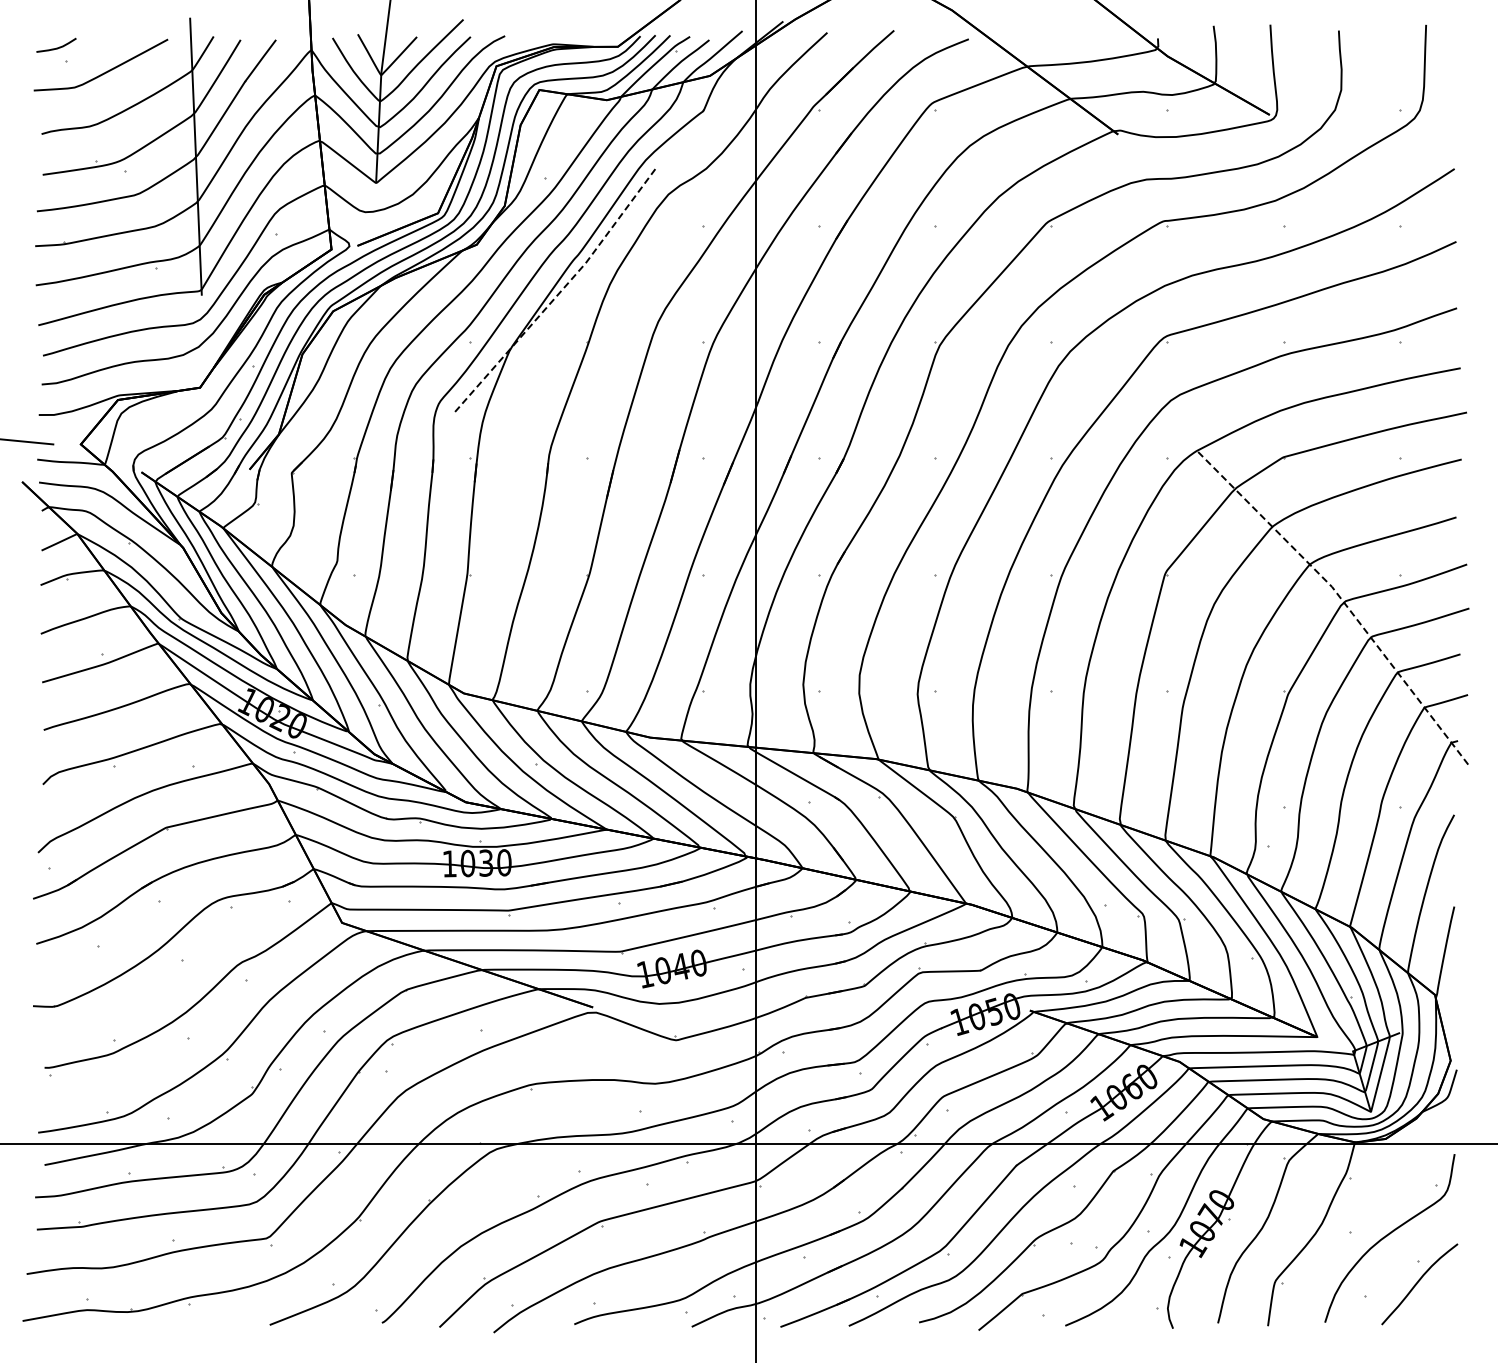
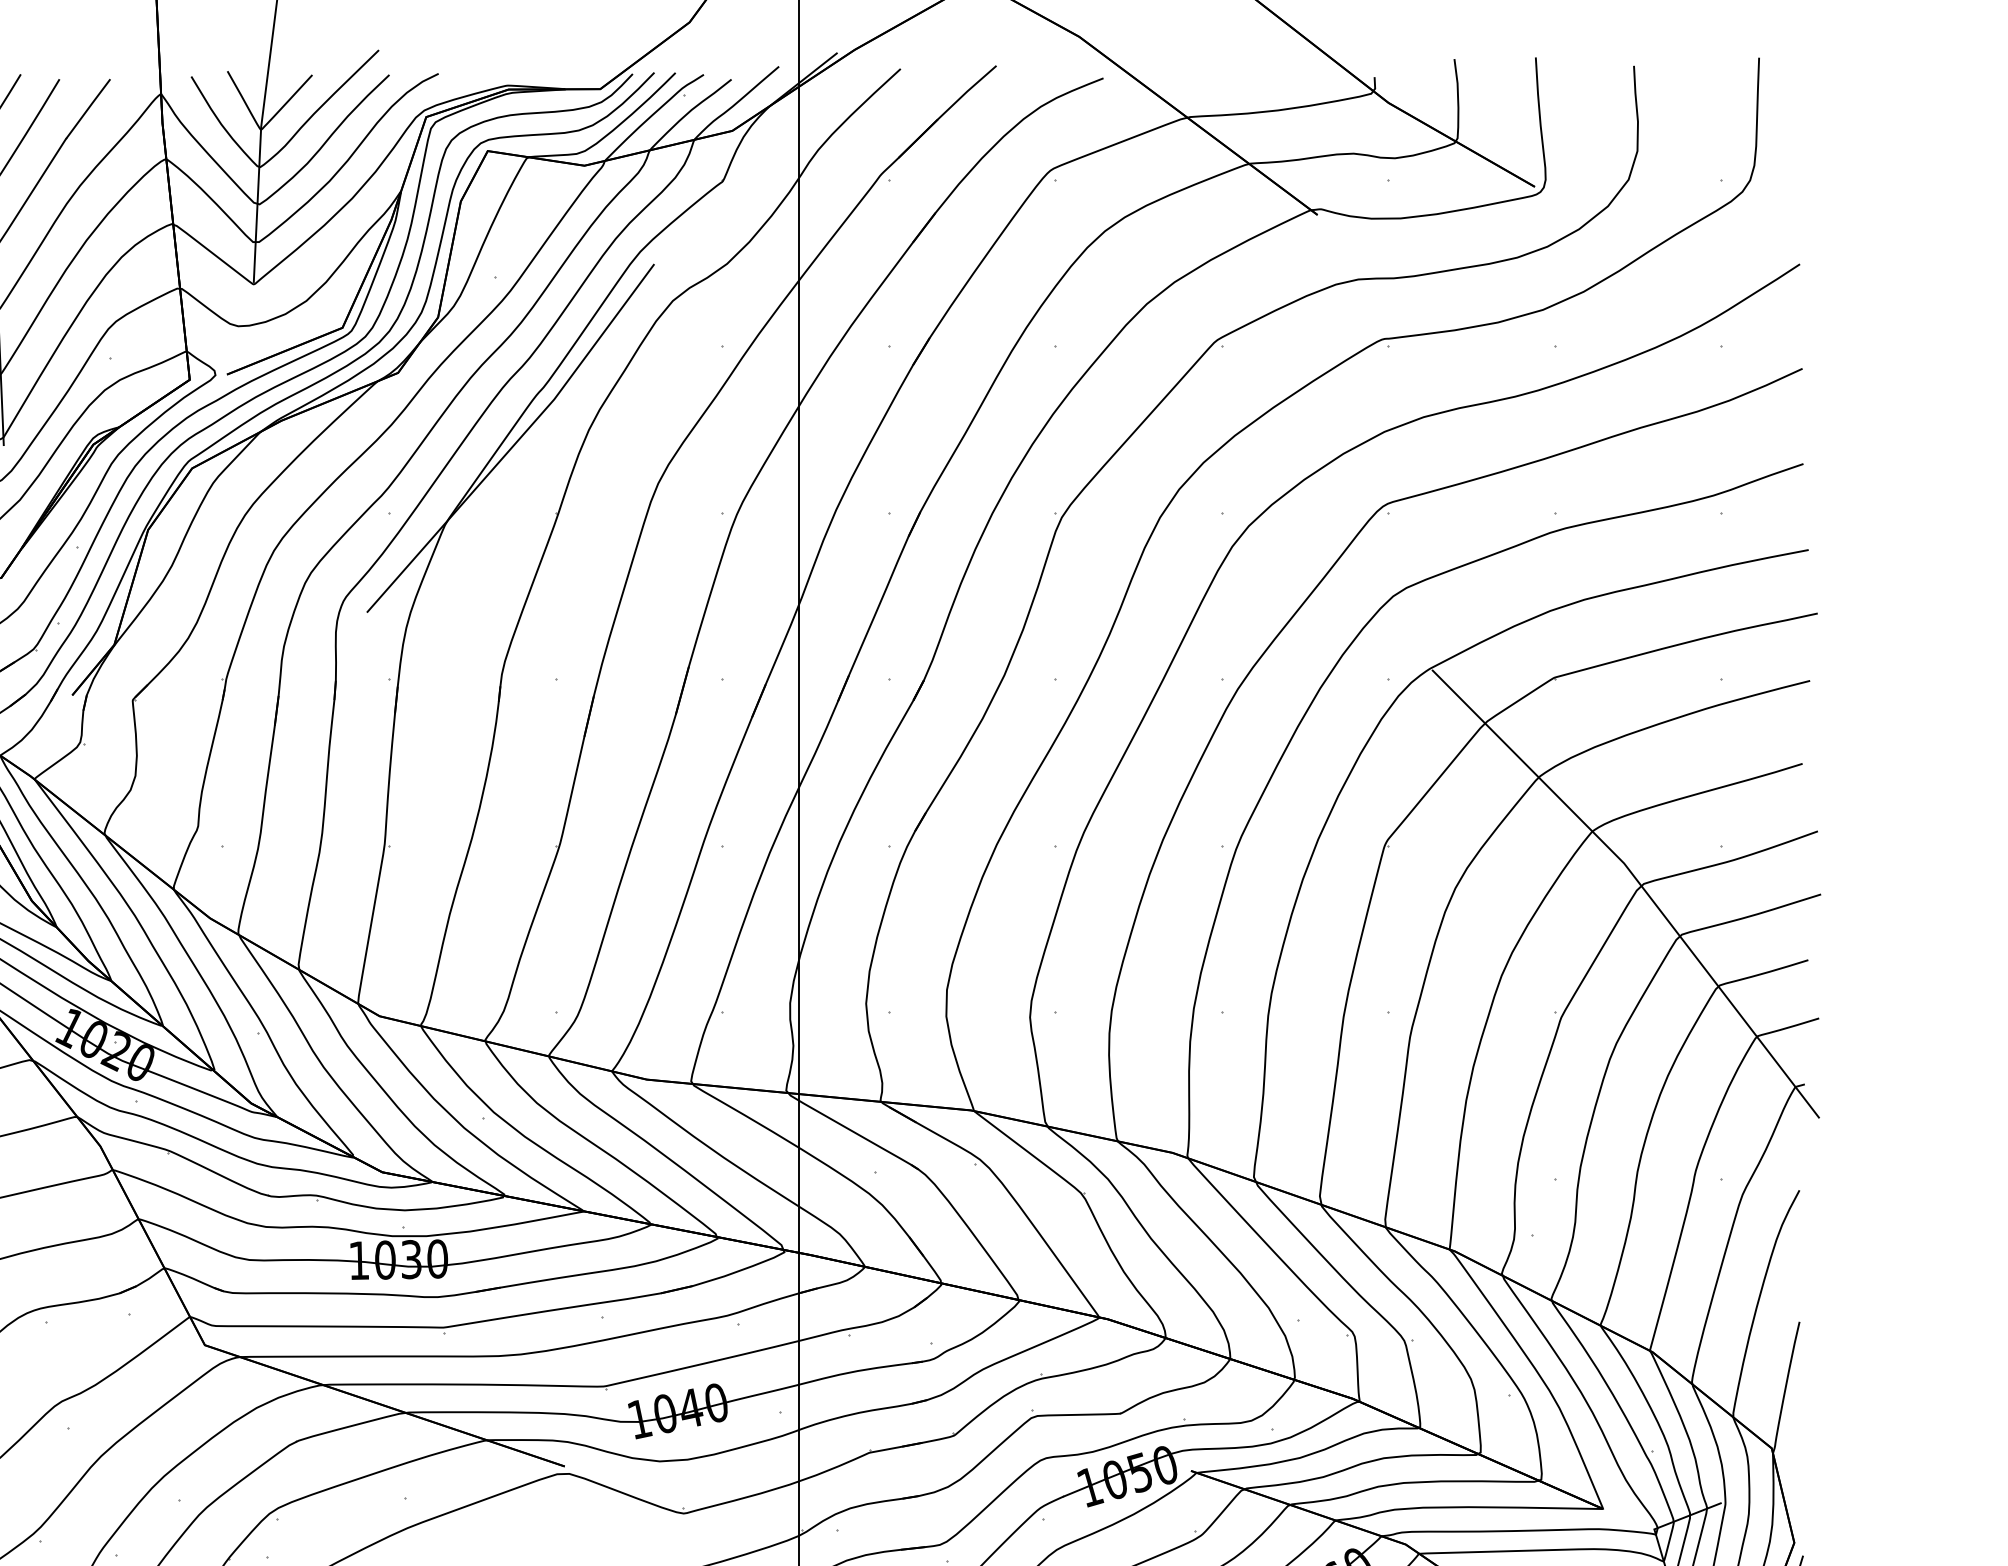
line: (560, 292) -> (518, 441), dashed -> solid
line: (1341, 599) -> (1637, 881), dashed -> solid

